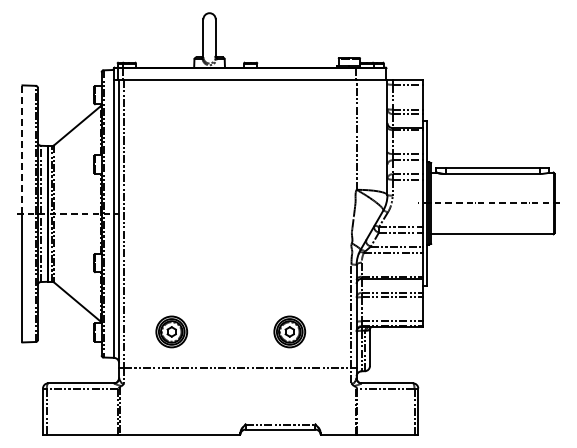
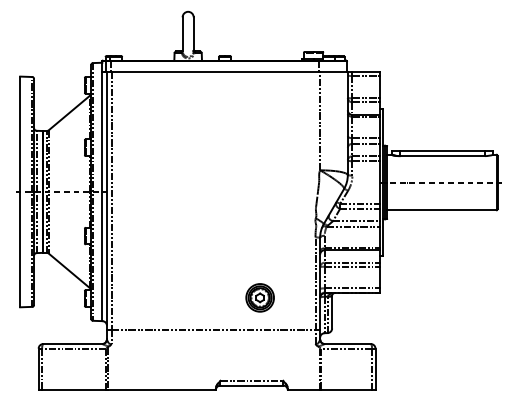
line: (22, 149) -> (20, 134), dashed -> solid
part: (171, 331) -> (153, 297), removed

